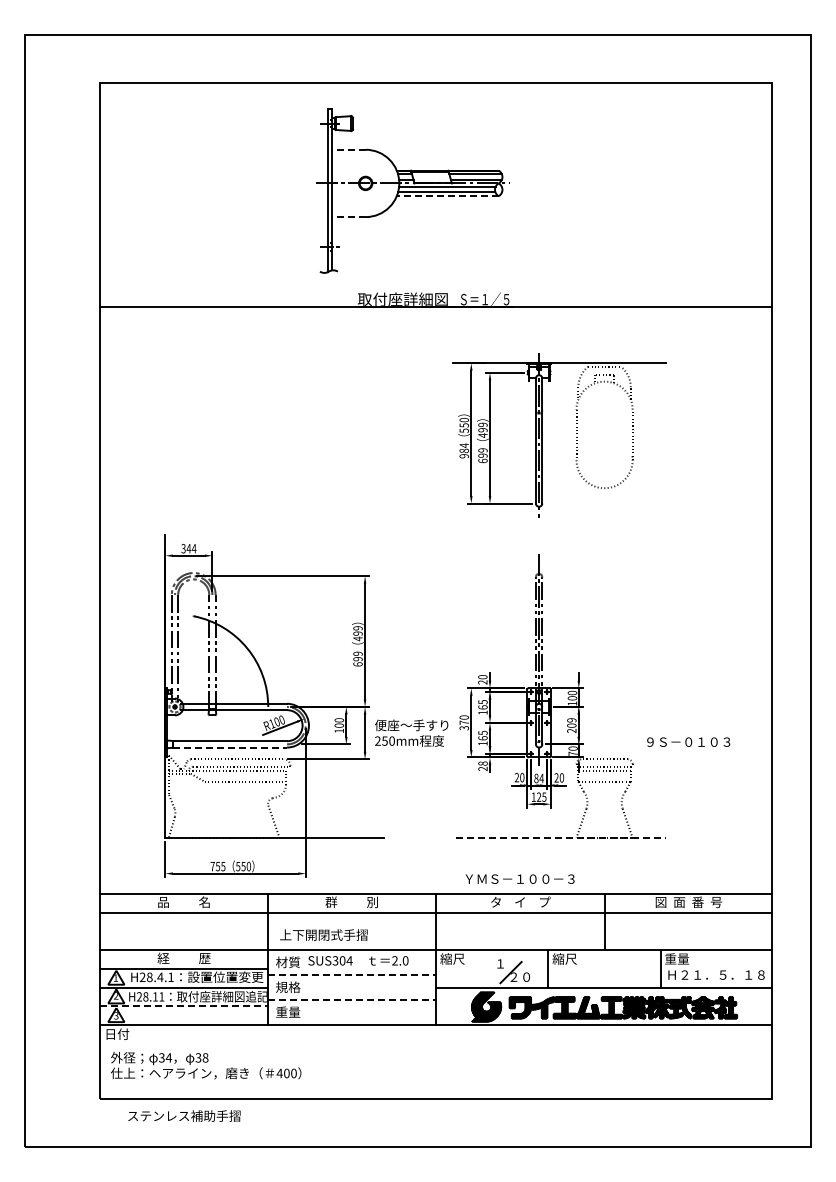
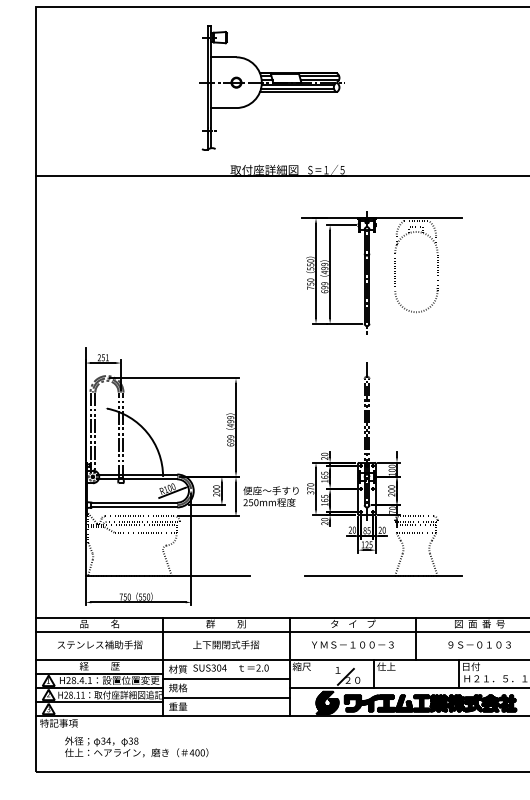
line: (348, 149) -> (223, 57), dashed -> solid
line: (447, 196) -> (298, 92), dashed -> solid
line: (348, 217) -> (223, 108), dashed -> solid
text: (464, 450) -> (310, 283), 984 -> 750
text: (188, 548) -> (103, 357), 344 -> 251
text: (571, 720) -> (391, 487), 209 -> 200
text: (338, 730) -> (216, 494), 100 -> 200
text: (688, 741) -> (479, 644), moved
line: (230, 747) -> (134, 507), dashed -> solid
text: (483, 763) -> (325, 519), 28 -> 20
text: (541, 778) -> (368, 530), 84 -> 85
line: (560, 837) -> (383, 575), dashed -> solid
text: (223, 866) -> (129, 597), 755 -> 750
text: (519, 878) -> (352, 644), moved
text: (323, 934) -> (225, 644), moved
text: (564, 958) -> (386, 666), 縮尺 -> 仕上
text: (677, 958) -> (471, 666), 重量 -> 日付
line: (352, 975) -> (226, 679), dashed -> solid
line: (352, 1000) -> (226, 697), dashed -> solid
line: (183, 1006) -> (99, 702), dashed -> solid
text: (129, 1033) -> (58, 722), 日付 -> 特記事項
text: (206, 1065) -> (136, 746), moved
text: (184, 1115) -> (100, 644), moved

